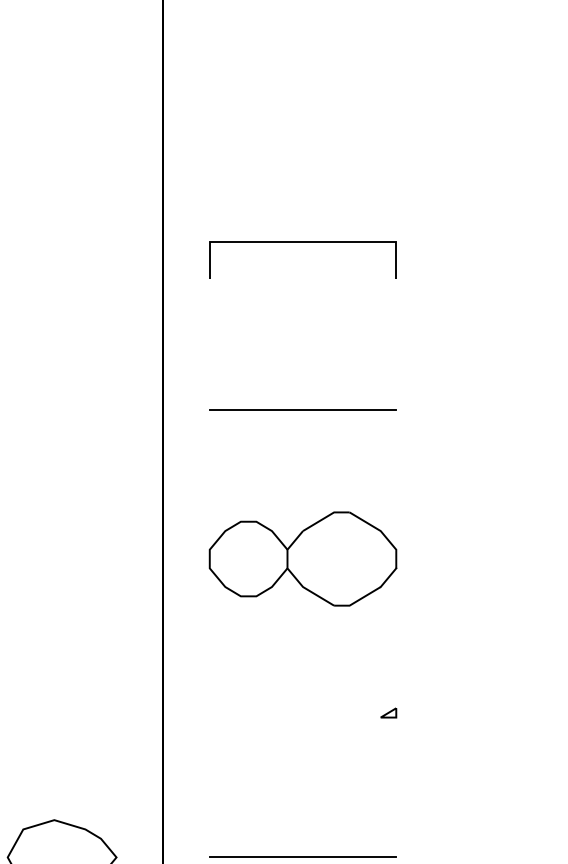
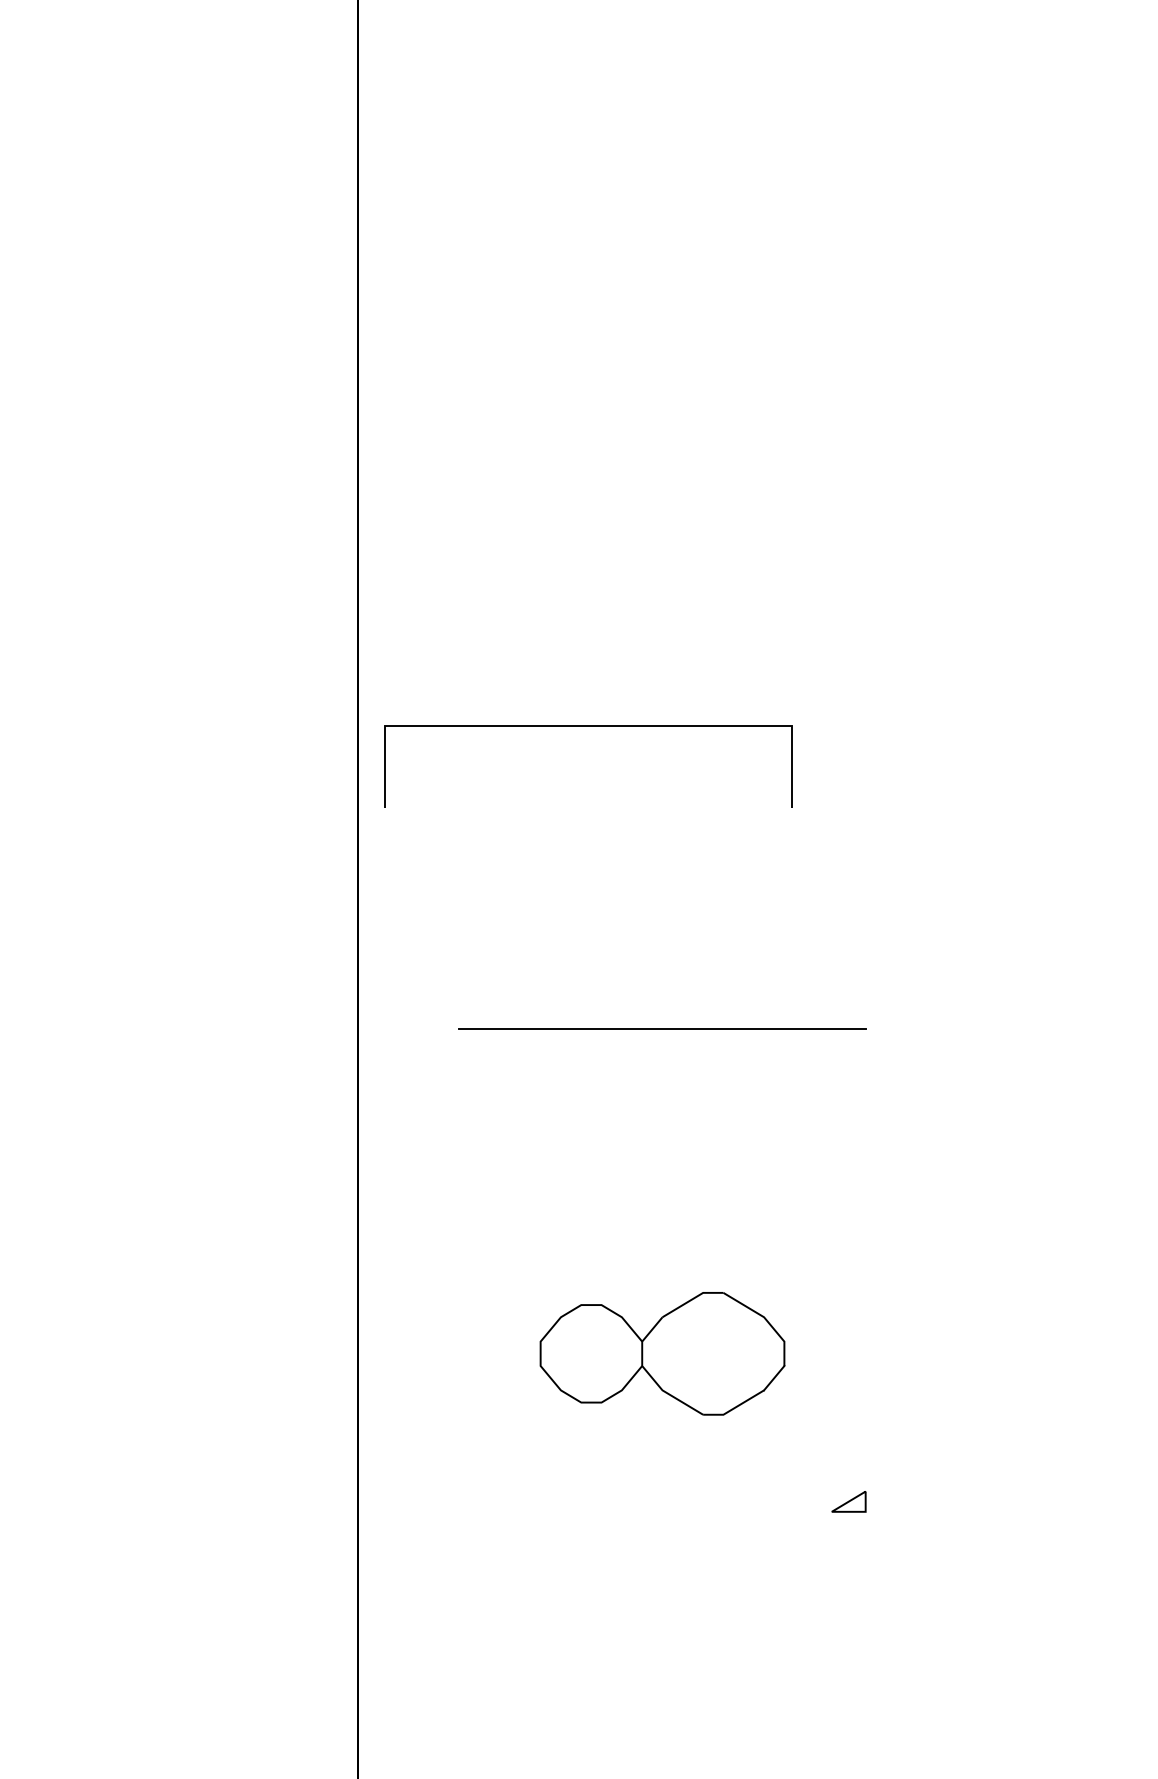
line: (302, 242) -> (587, 727), moved
part: (302, 558) -> (661, 1352), size x0.6
part: (388, 712) -> (848, 1500), moved

